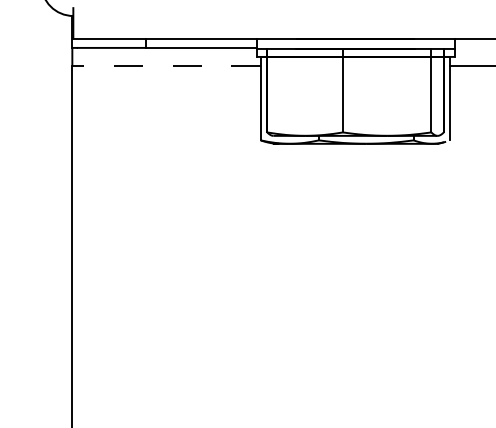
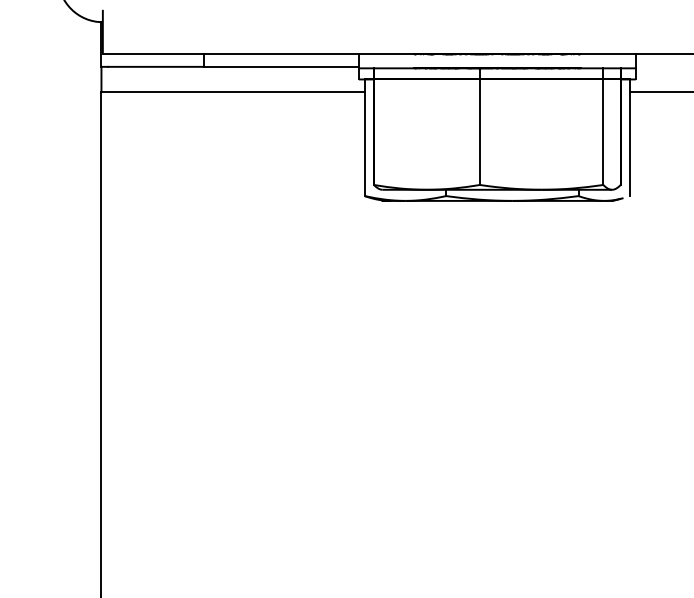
line: (166, 65) -> (233, 91), dashed -> solid

